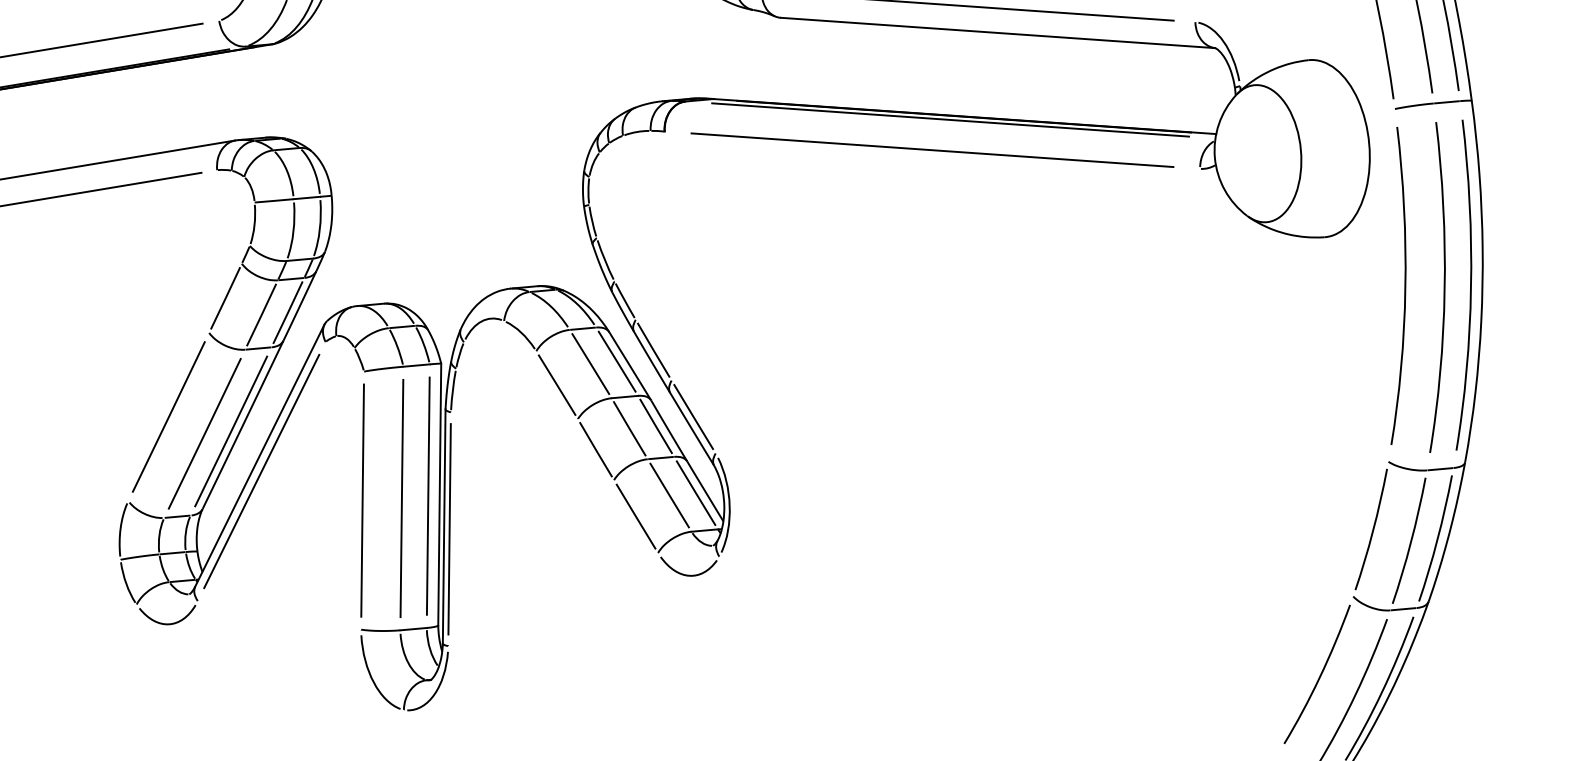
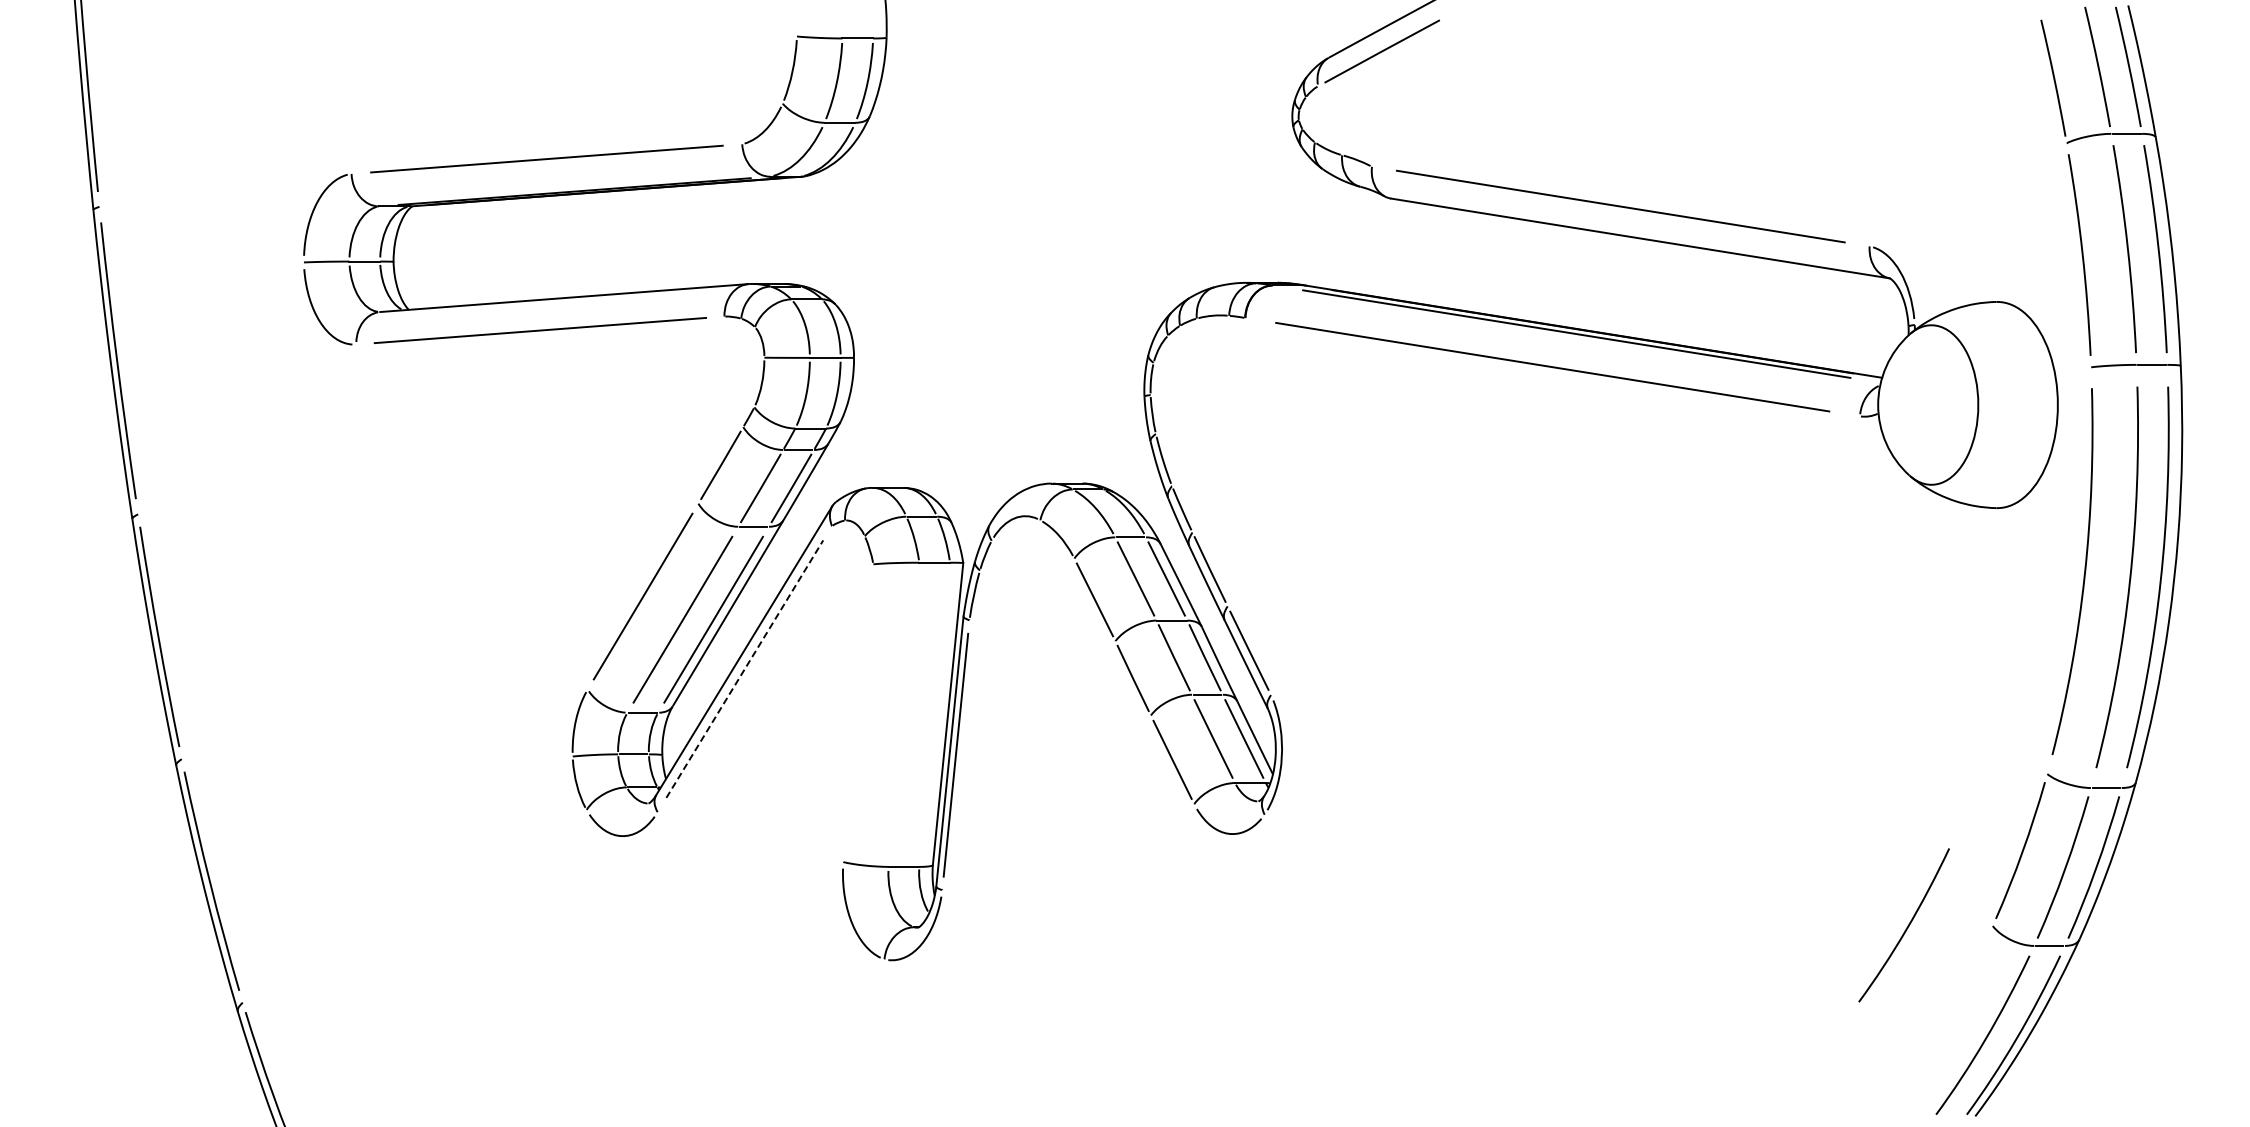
line: (261, 471) -> (744, 669), solid -> dashed
line: (428, 495) -> (934, 714), removed
line: (401, 498) -> (903, 714), removed
line: (361, 500) -> (857, 713), removed
curve: (1319, 676) -> (1906, 927), moved

